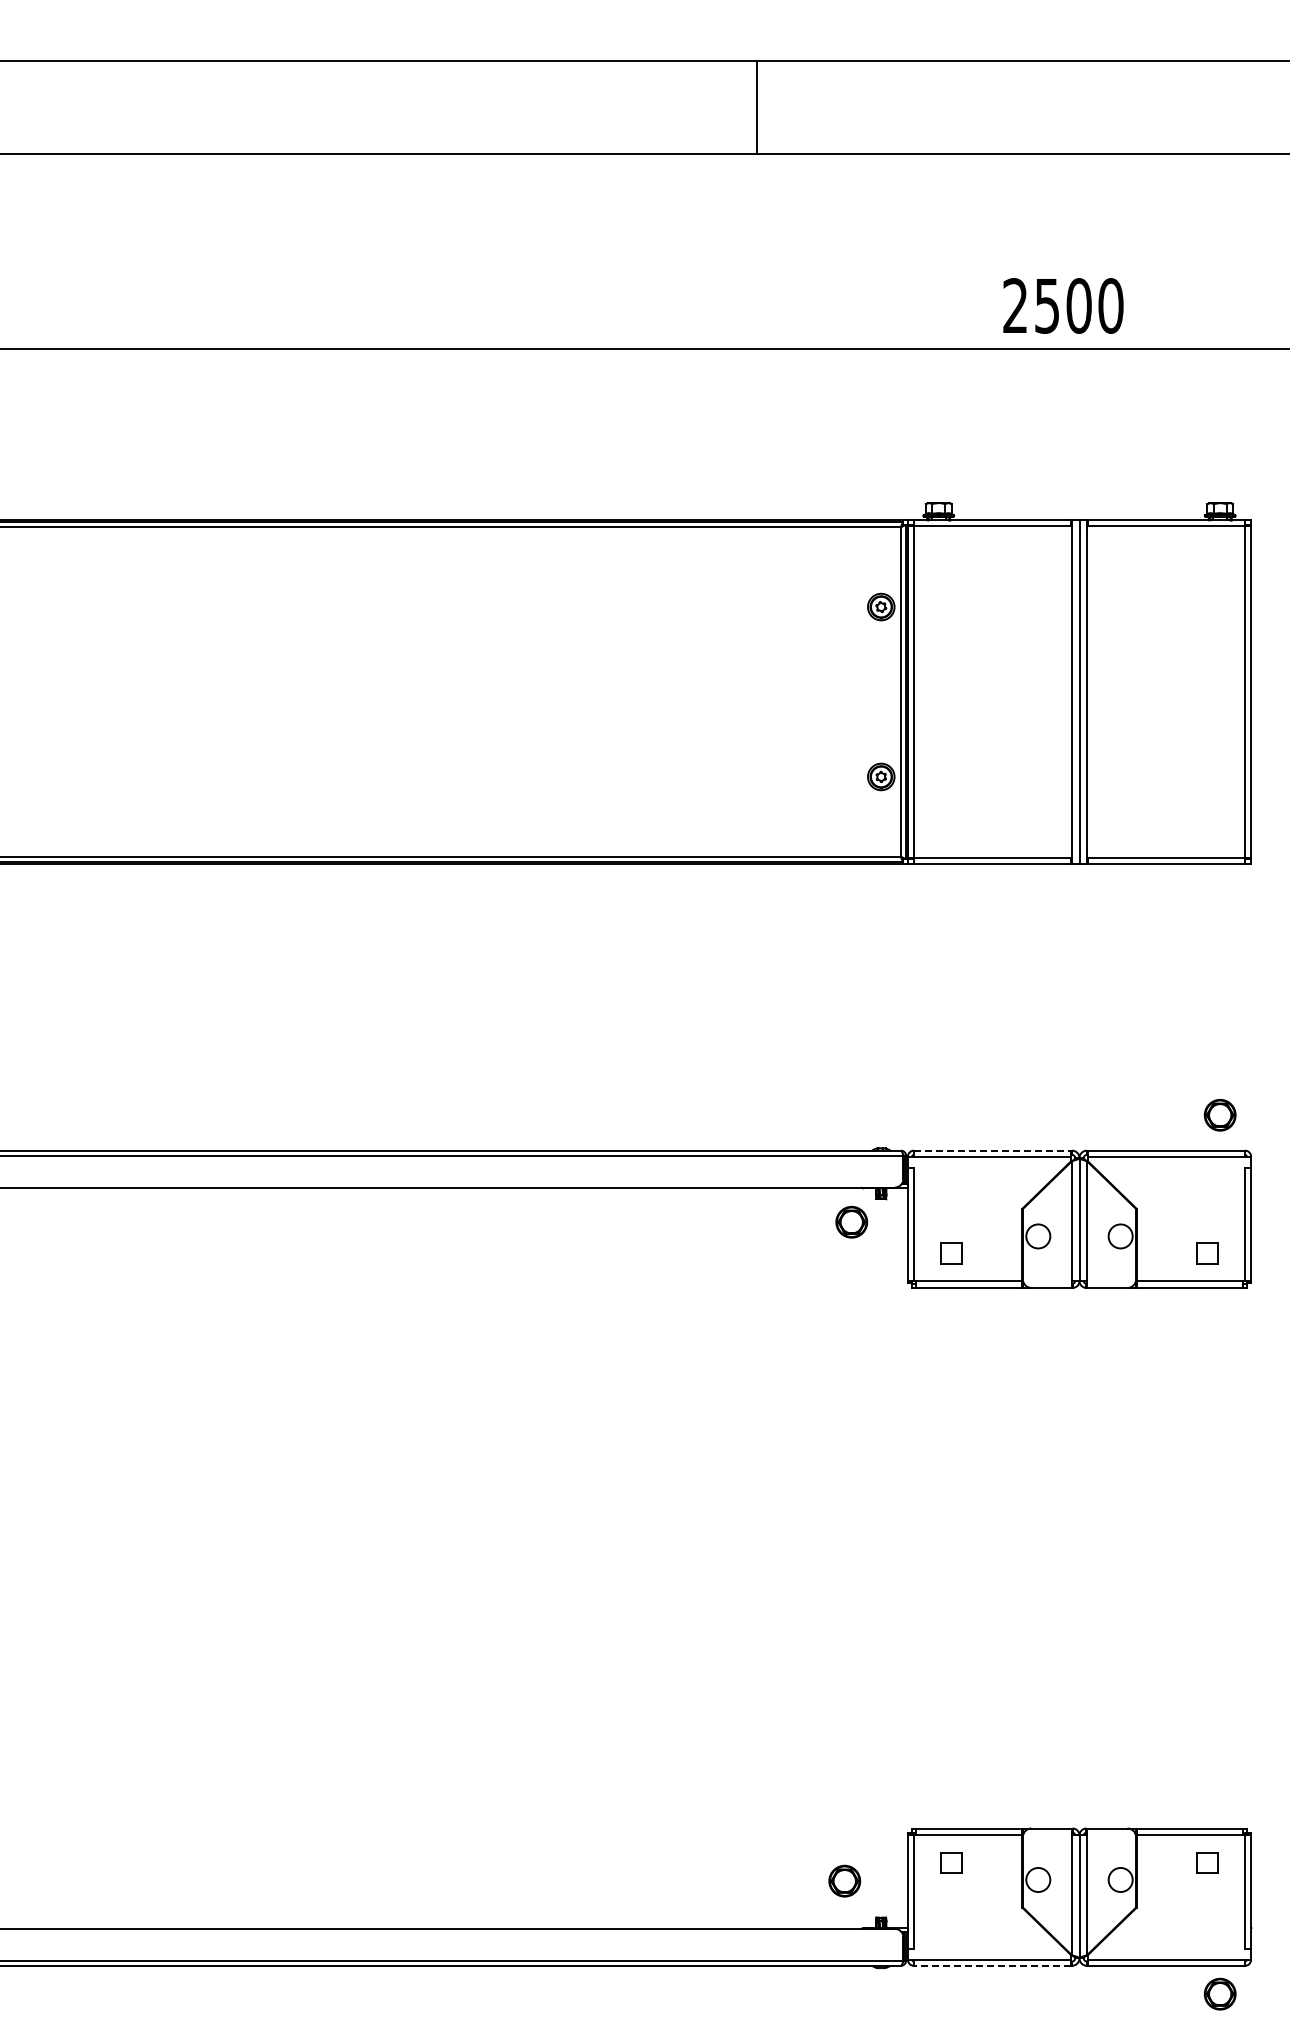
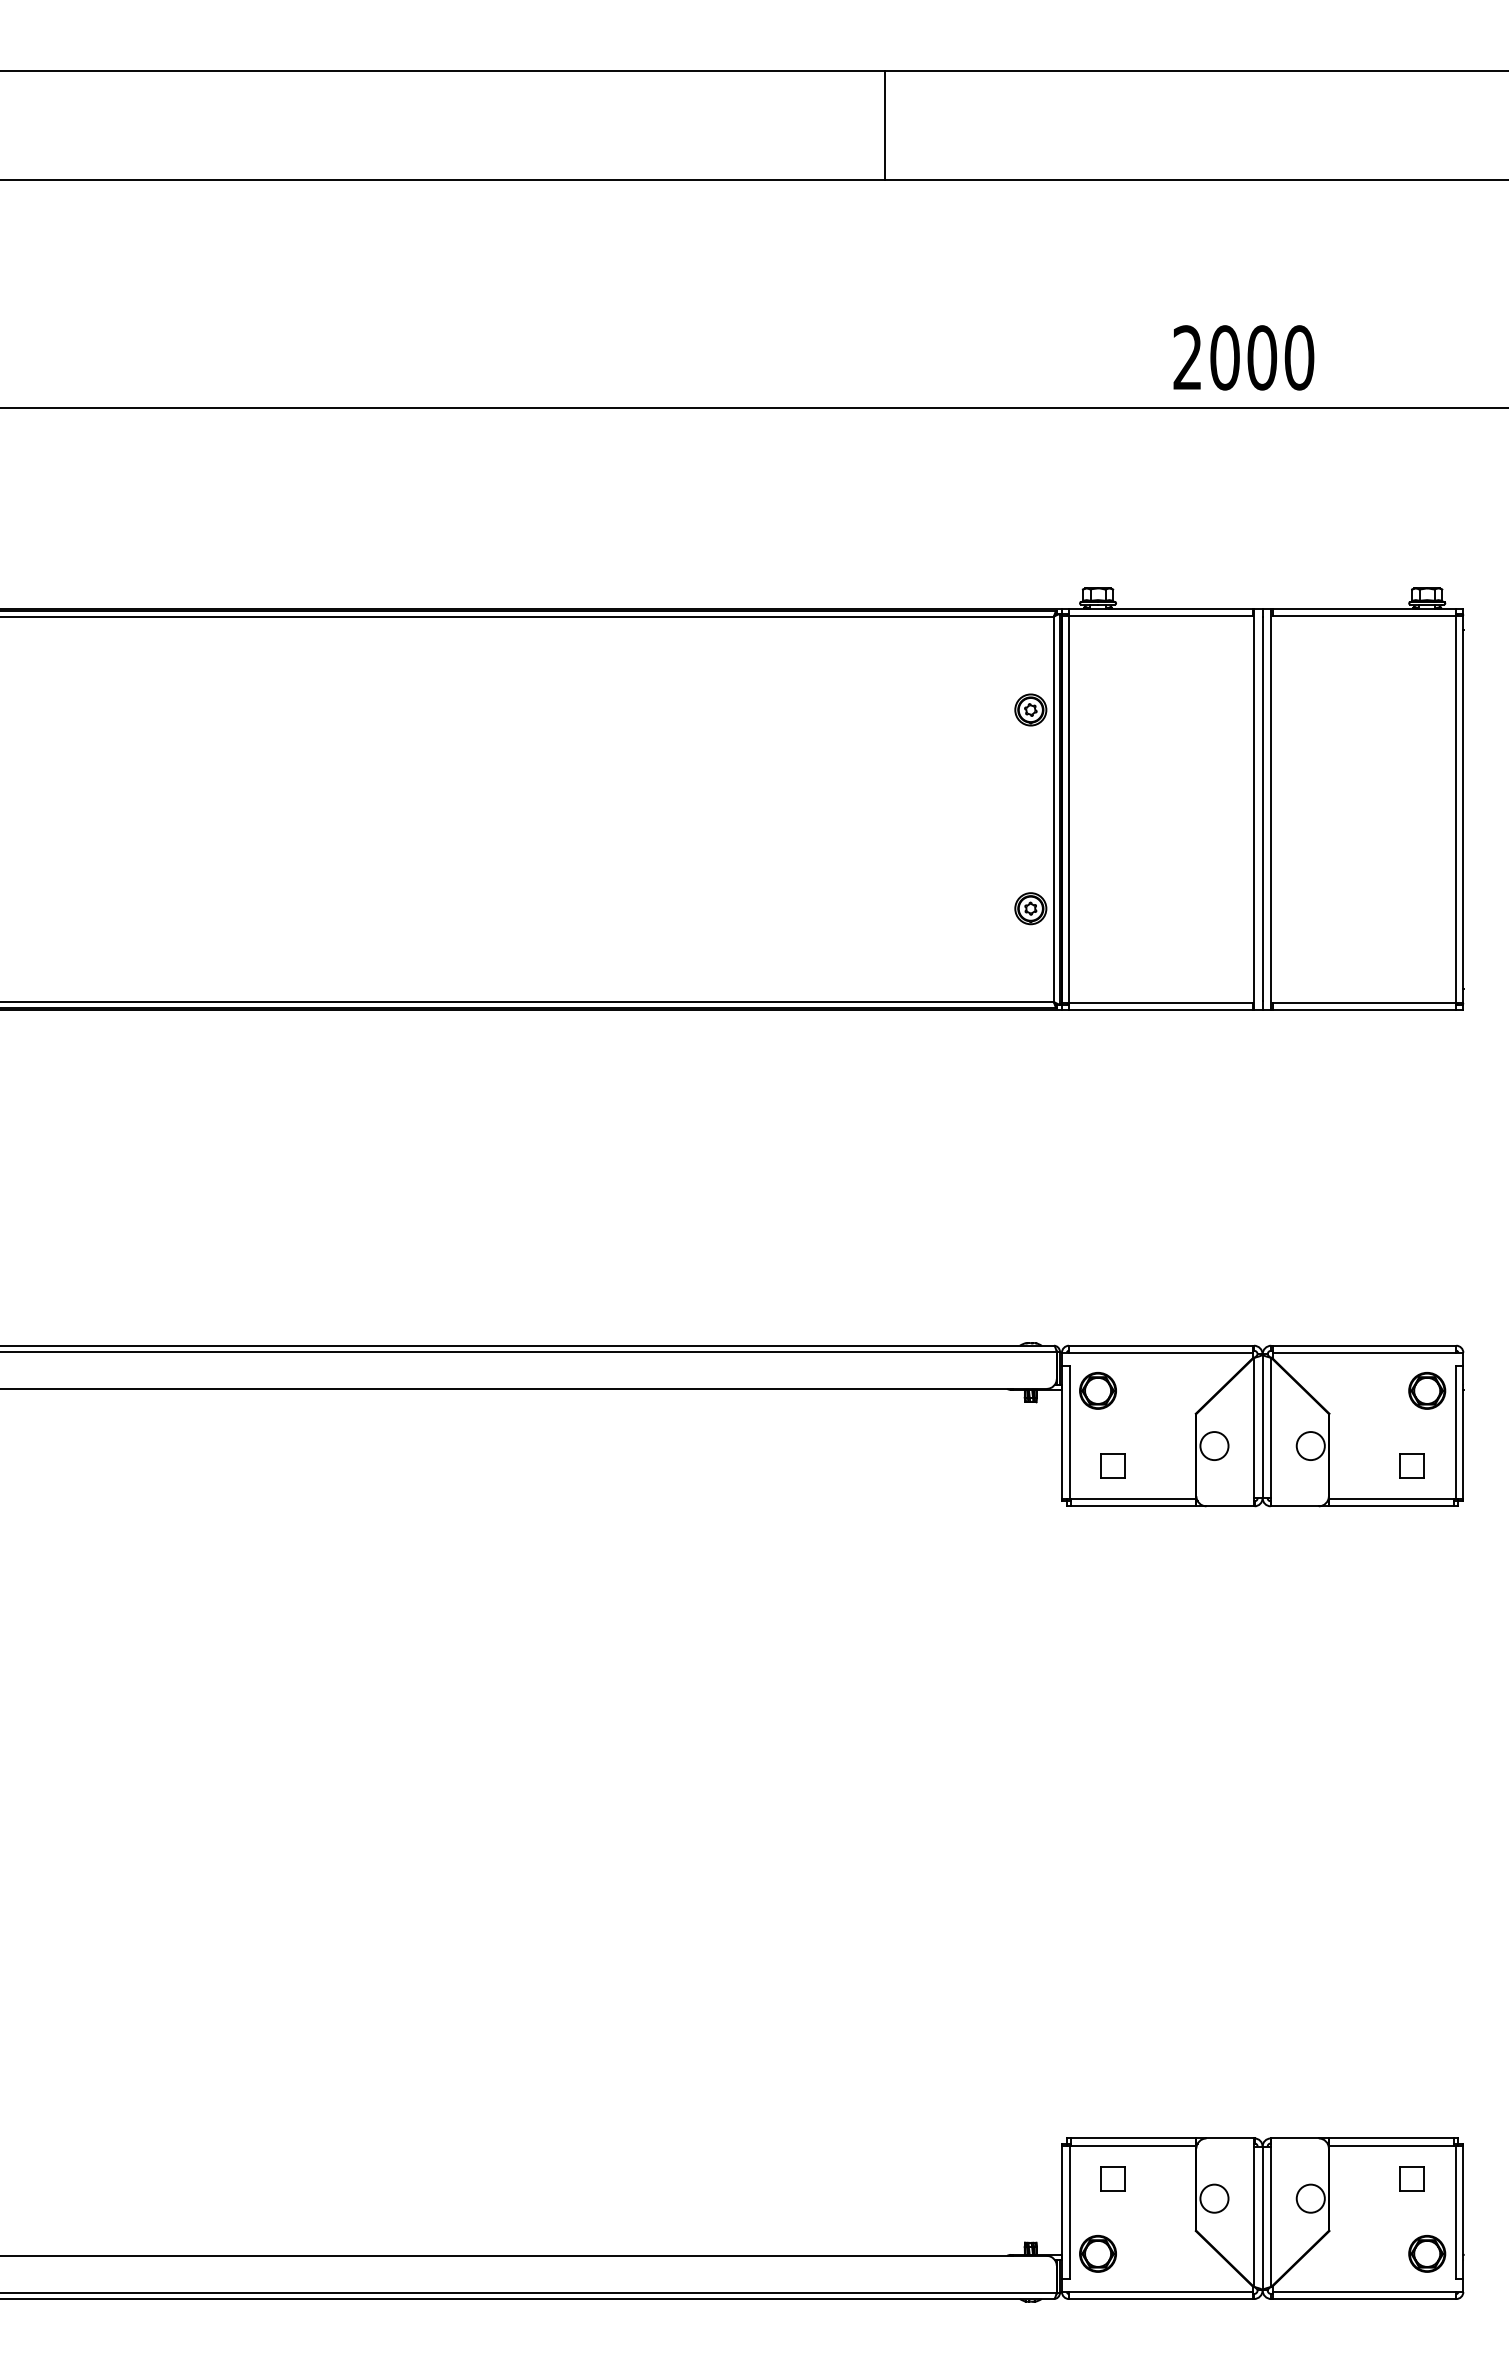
text: (1046, 305) -> (1224, 357), 2500 -> 2000
part: (1219, 1114) -> (1426, 1389), moved
line: (992, 1150) -> (1160, 1345), dashed -> solid
part: (851, 1221) -> (1097, 1389), moved
part: (844, 1880) -> (1097, 2253), moved
line: (992, 1965) -> (1160, 2298), dashed -> solid
part: (1219, 1993) -> (1426, 2253), moved

